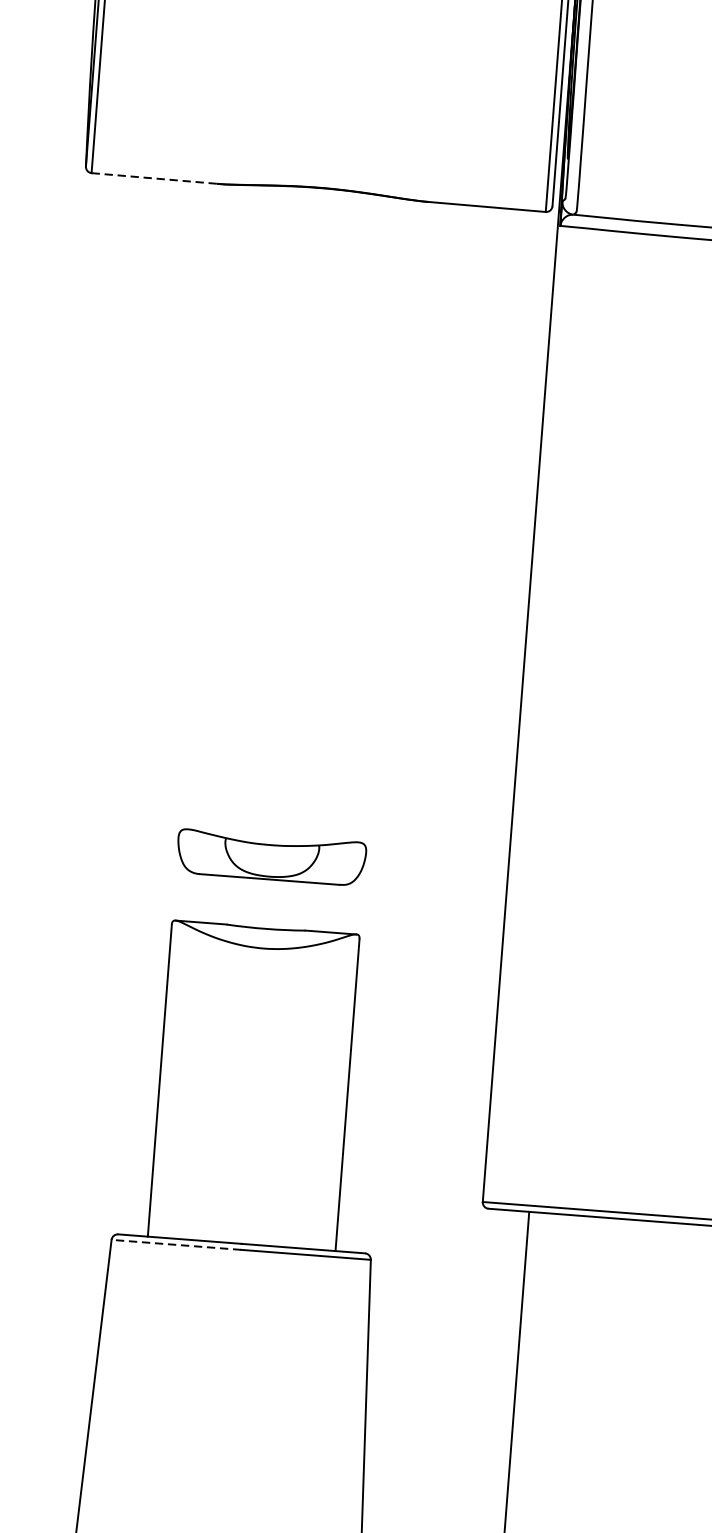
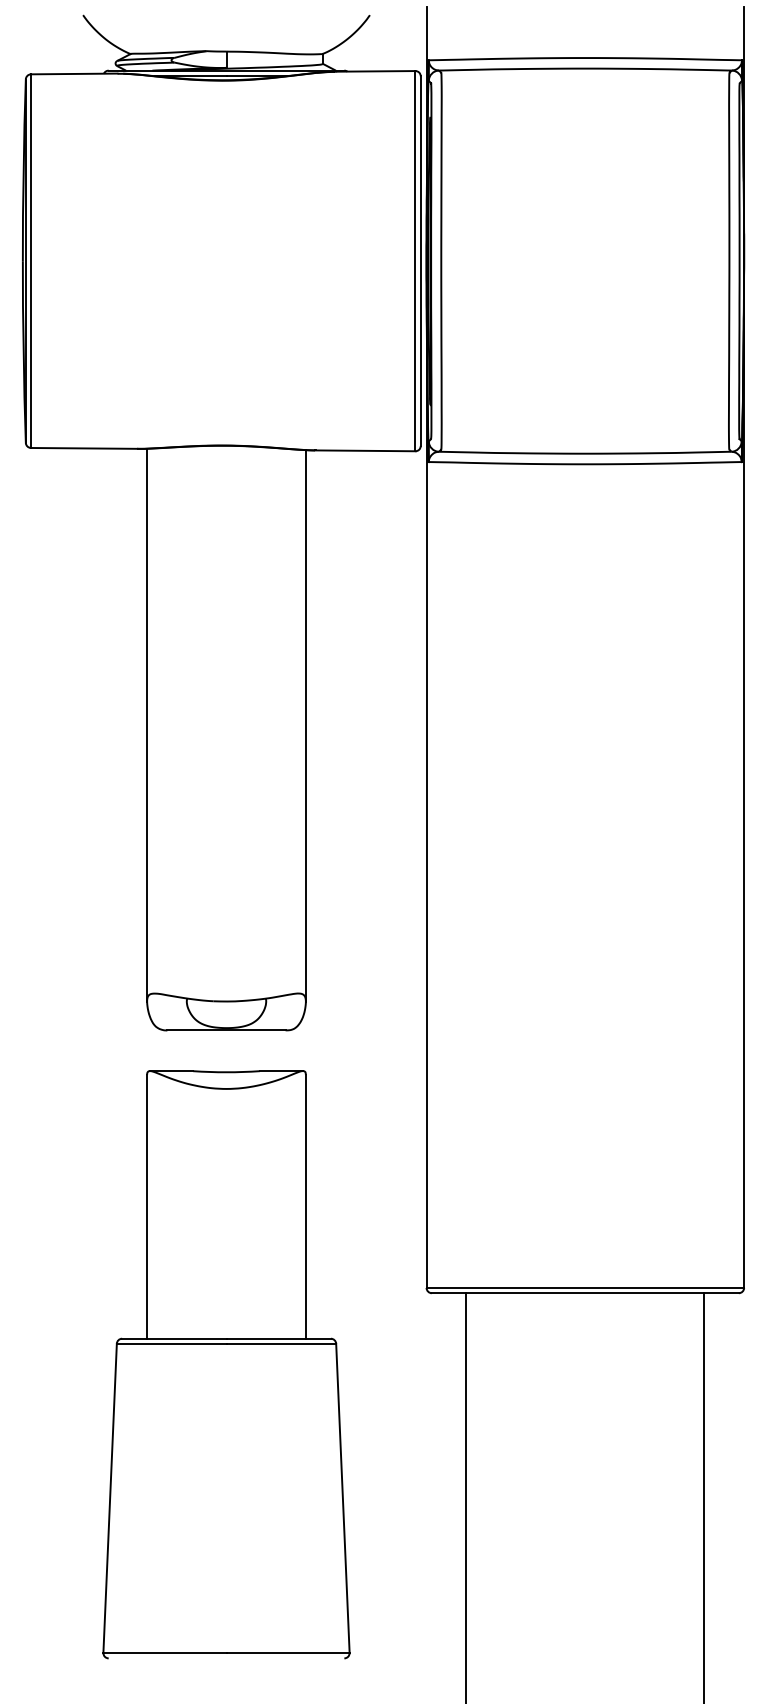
line: (154, 178) -> (84, 448), dashed -> solid
line: (204, 510) -> (147, 724), added
line: (390, 526) -> (305, 725), added
line: (176, 1244) -> (171, 1343), dashed -> solid

